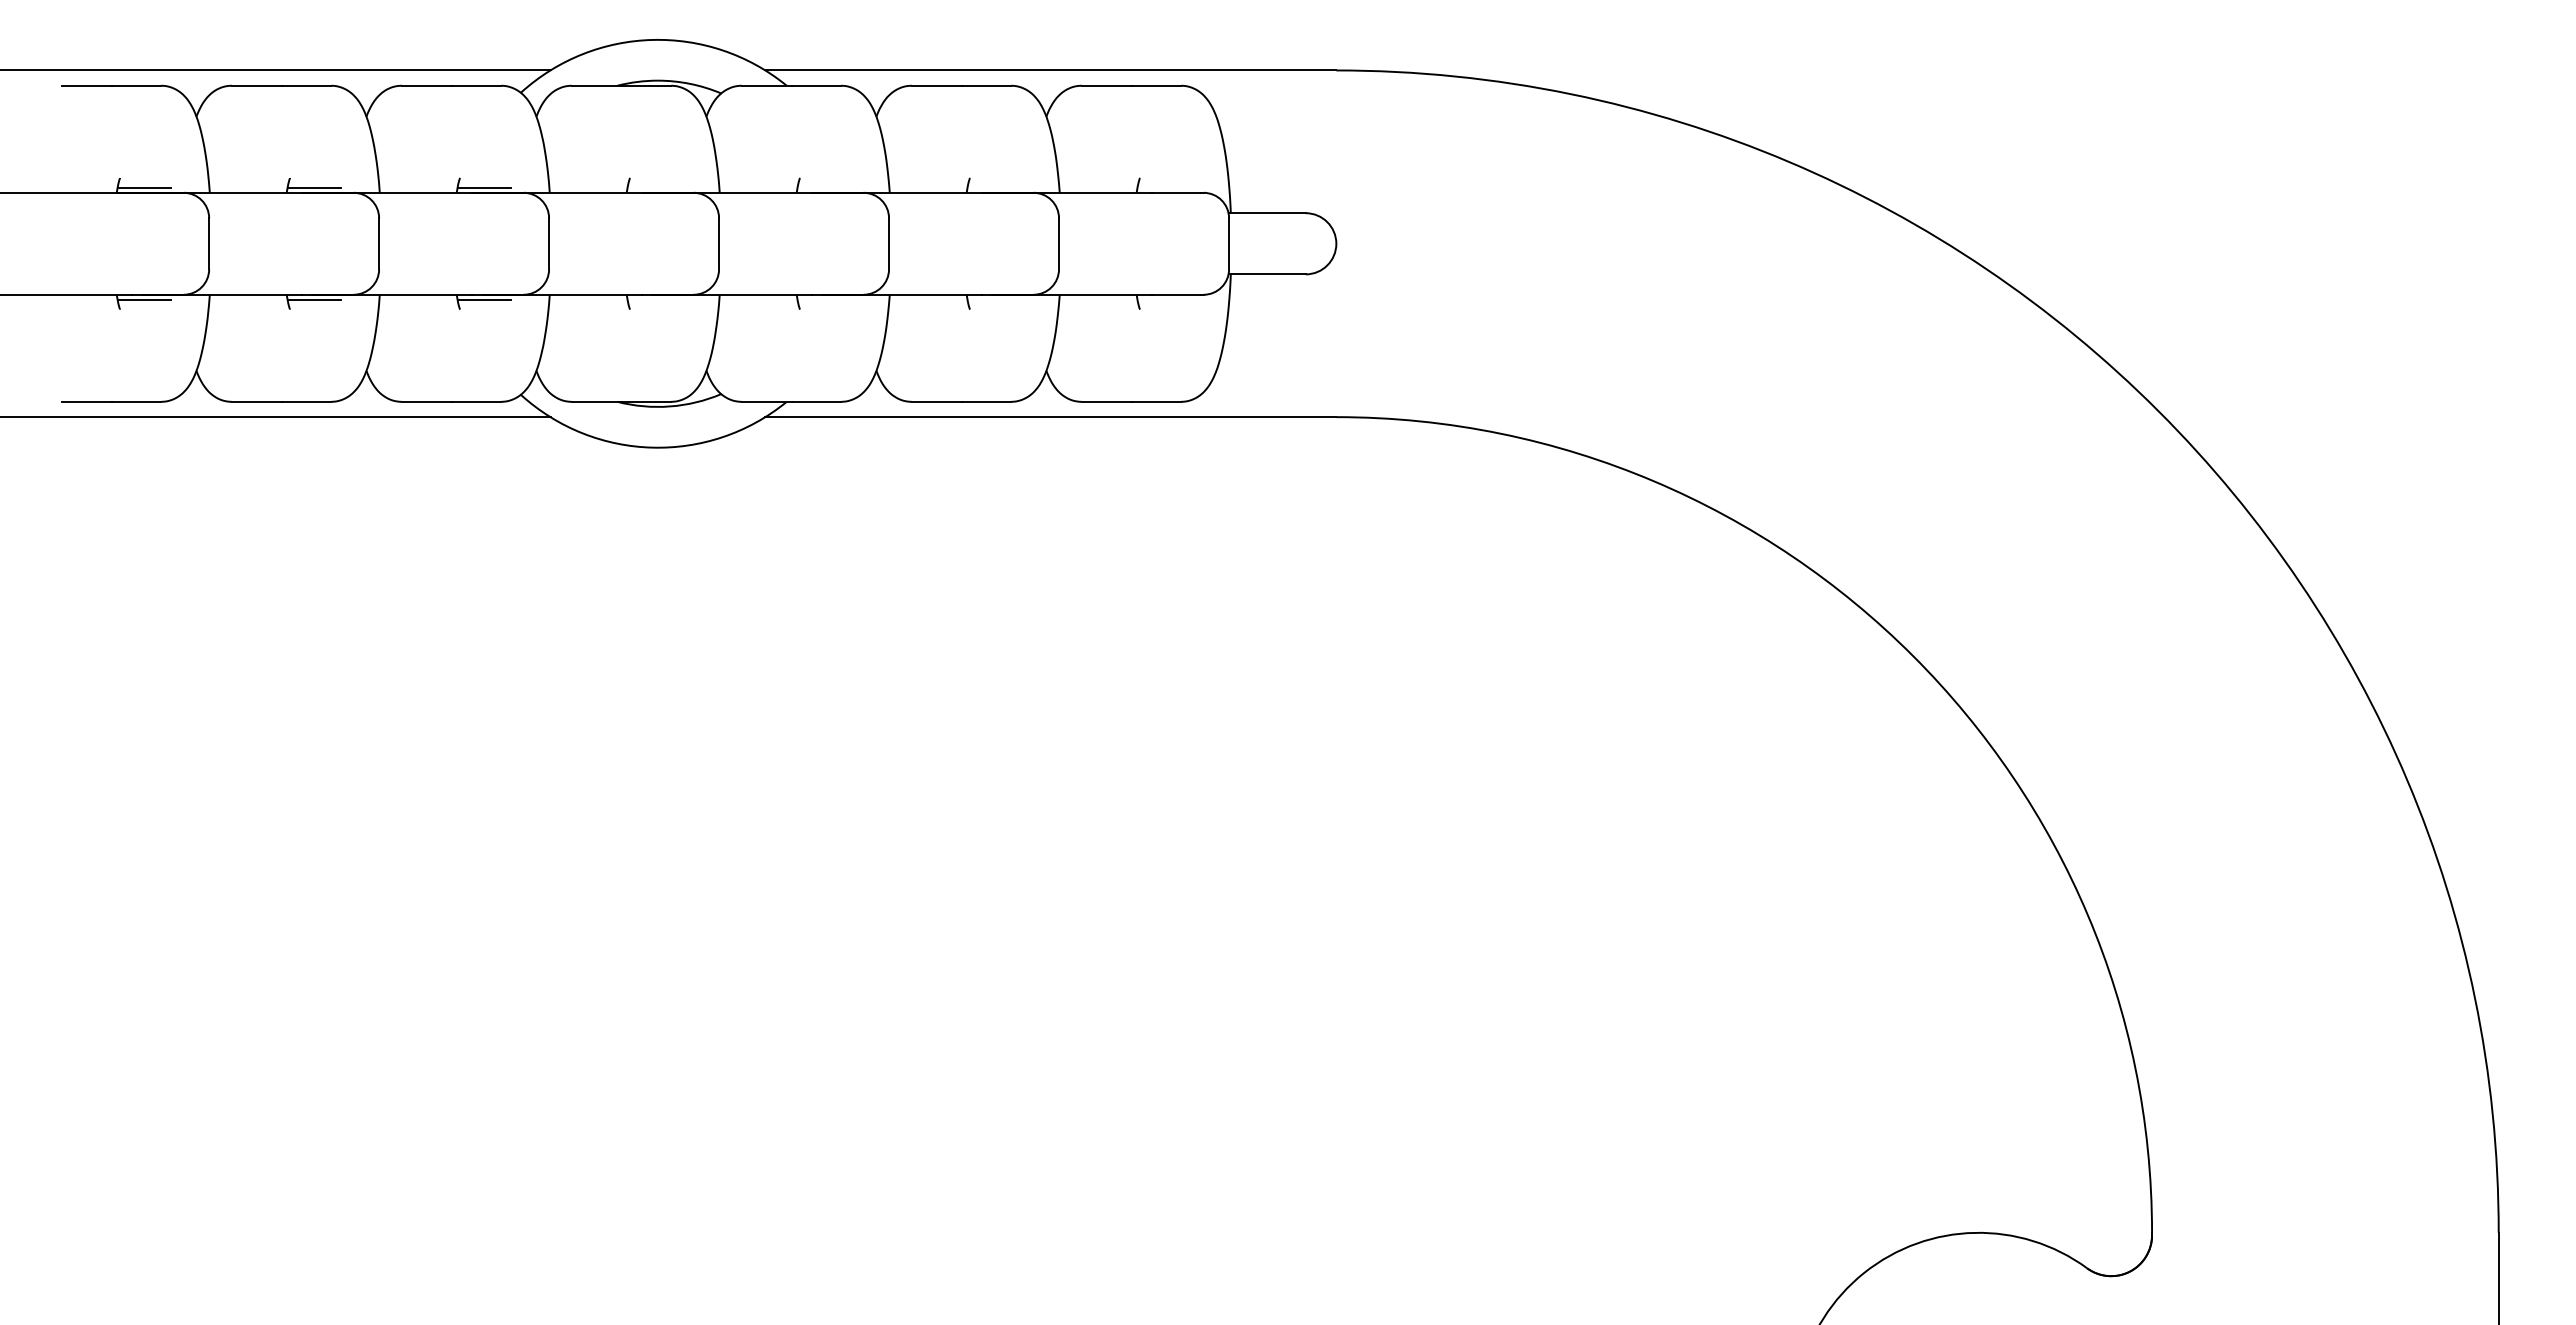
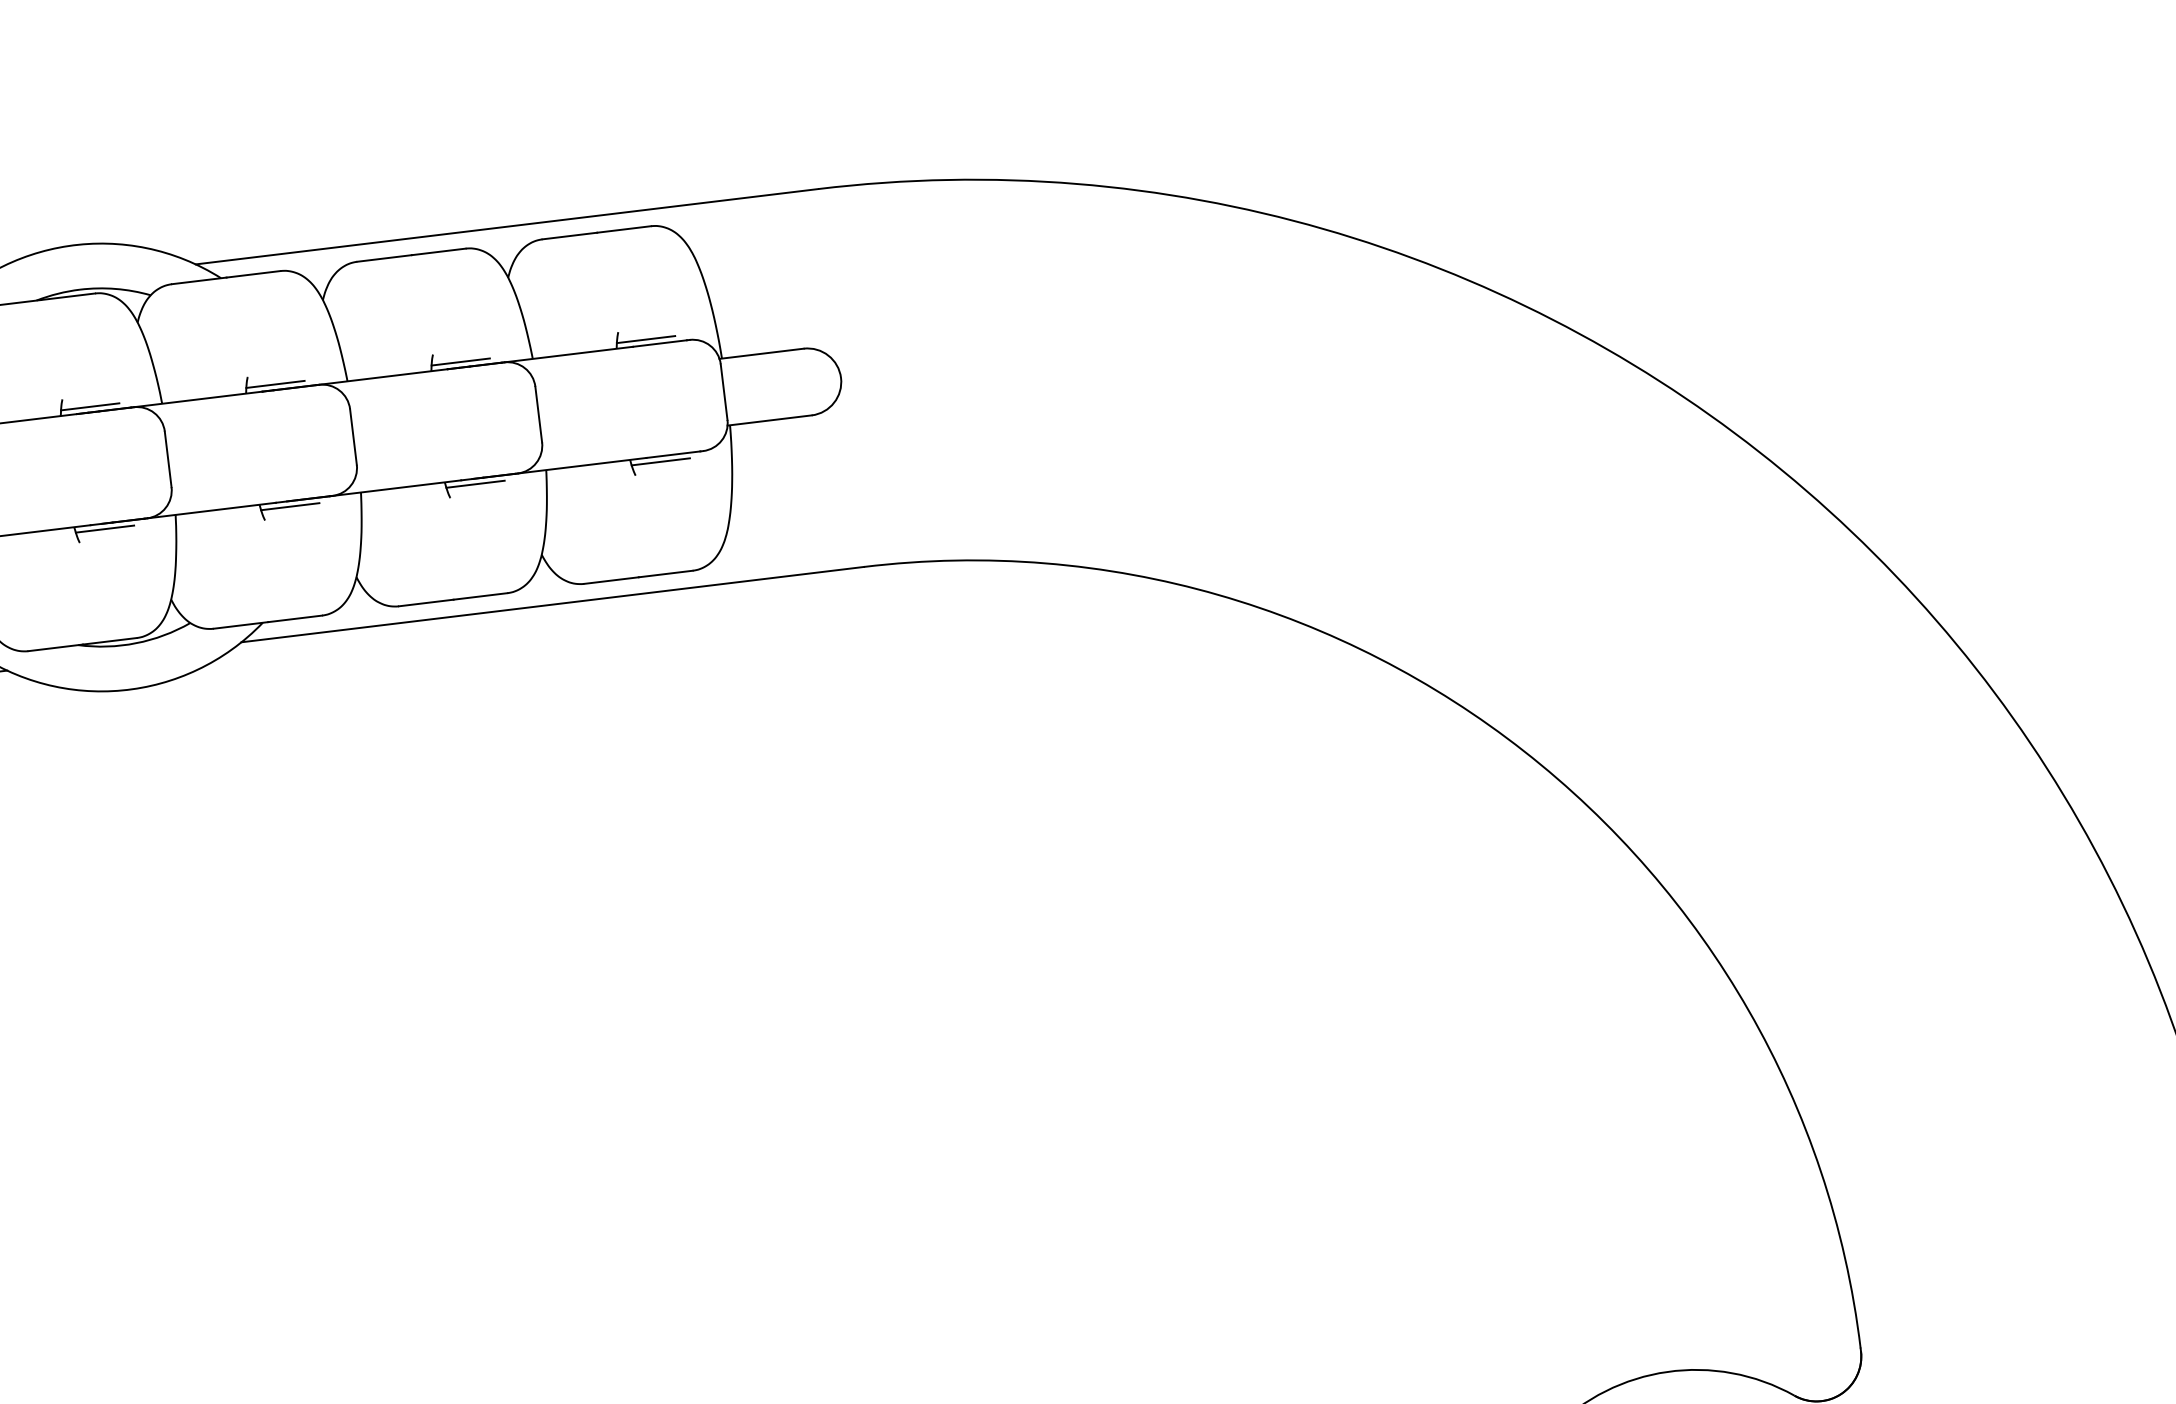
line: (654, 187) -> (90, 406), added
line: (824, 187) -> (275, 384), added
line: (993, 187) -> (459, 361), added
line: (1163, 187) -> (645, 339), added
line: (654, 299) -> (105, 528), added
line: (824, 299) -> (290, 506), added
line: (993, 299) -> (474, 483), added
line: (1163, 299) -> (659, 461), added

